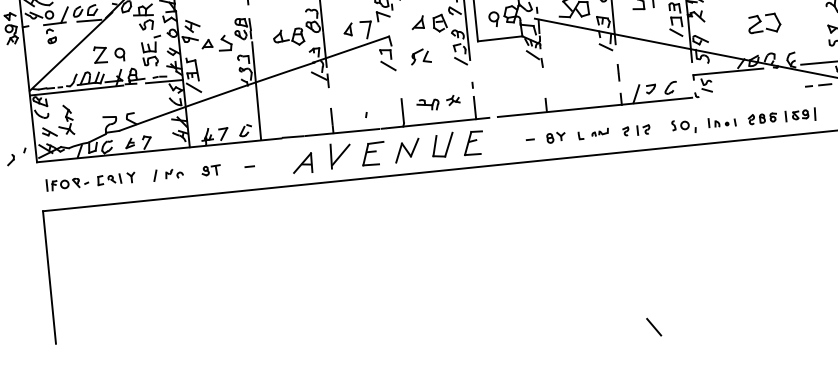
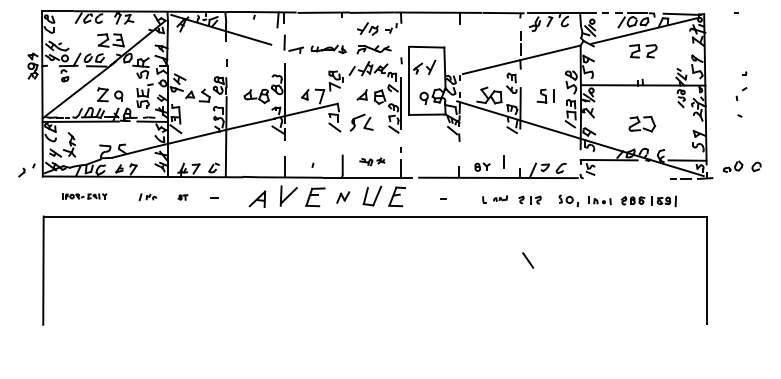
part: (420, 56) -> (361, 122), size x1.4
line: (617, 72) -> (503, 161), moved
part: (438, 102) -> (372, 161), size x0.7
part: (556, 136) -> (482, 166), moved
part: (407, 150) -> (343, 197), size x0.6
part: (210, 170) -> (182, 197), size x0.6
part: (167, 174) -> (147, 197), size x0.7
part: (90, 181) -> (84, 196), size x0.6
line: (654, 327) -> (528, 260), moved

